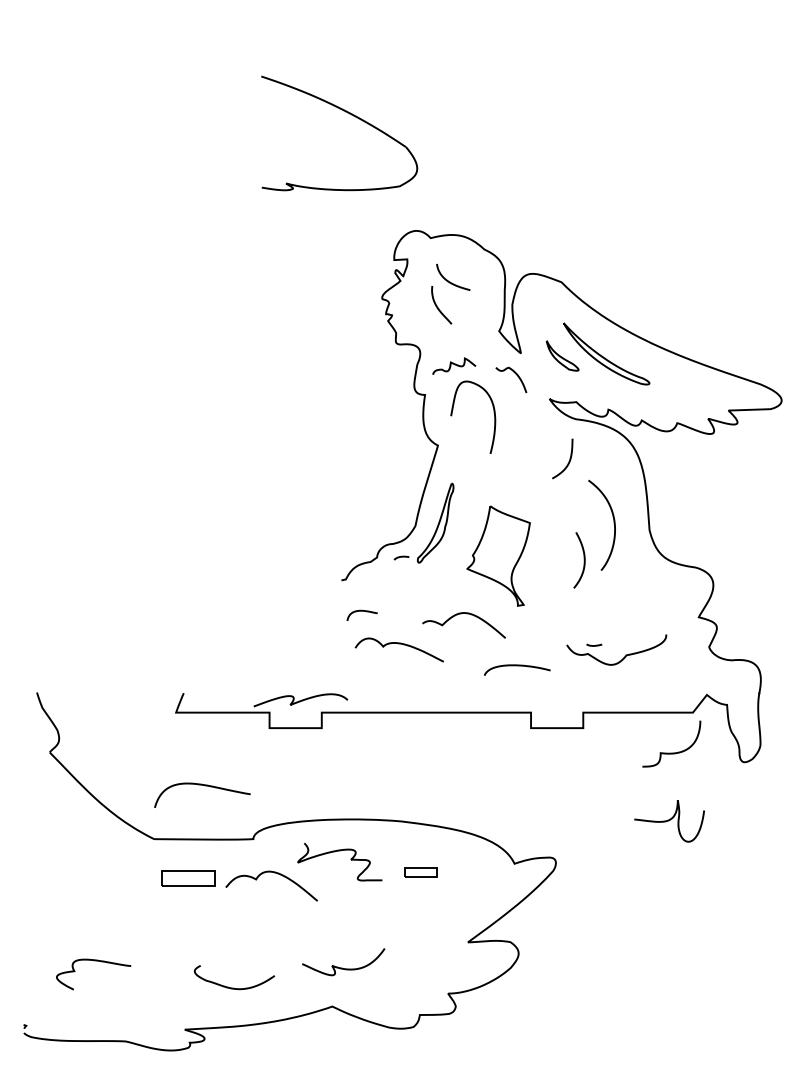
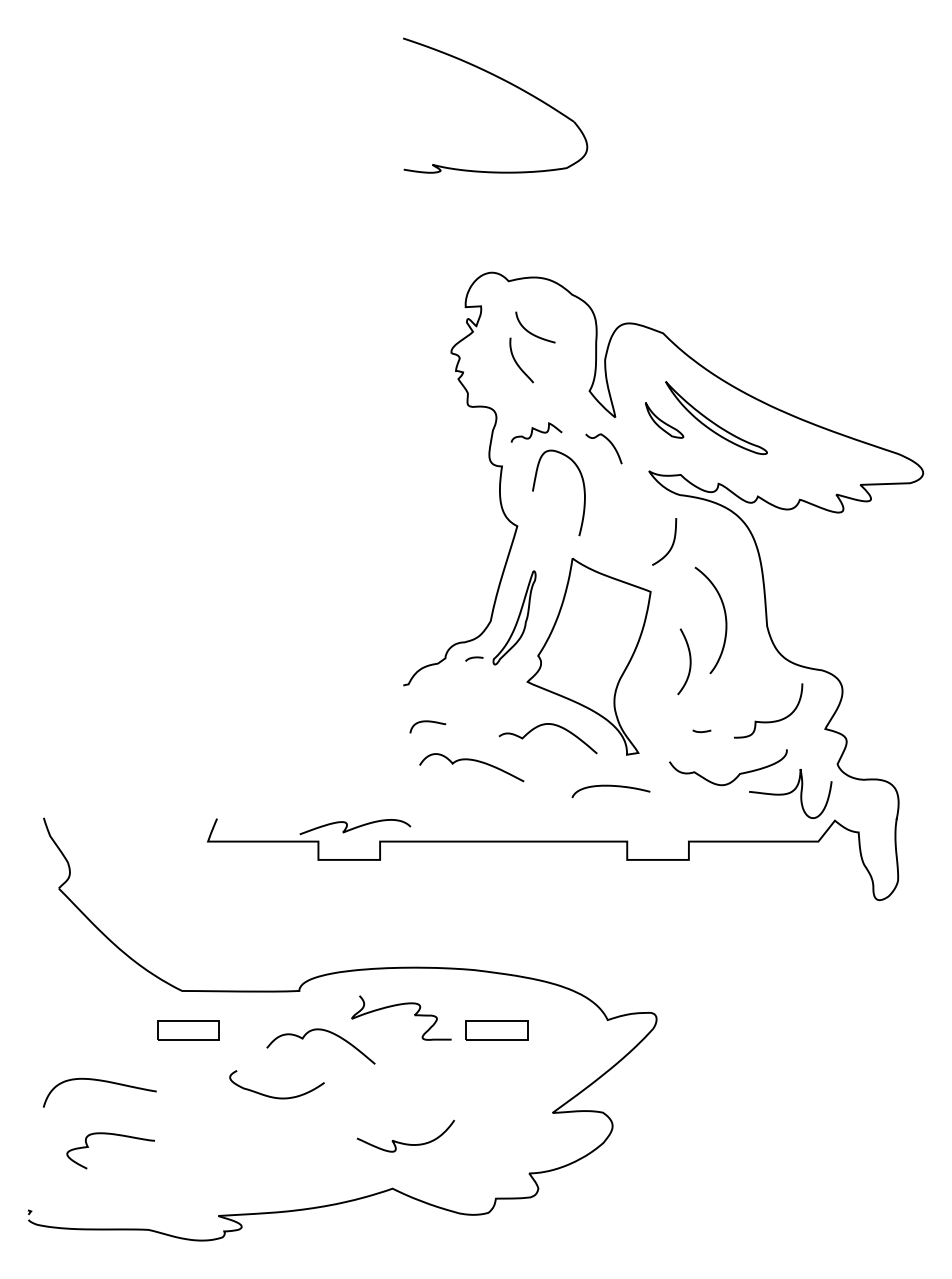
part: (349, 114) -> (507, 83), moved
part: (498, 555) -> (588, 656), size x1.67
line: (595, 644) -> (703, 730), moved
curve: (671, 752) -> (768, 720), moved
curve: (204, 786) -> (102, 1082), moved
curve: (669, 820) -> (790, 793), moved
part: (420, 872) -> (496, 1030), size x1.67
part: (188, 878) -> (188, 1030), moved
curve: (233, 987) -> (275, 1096), moved

